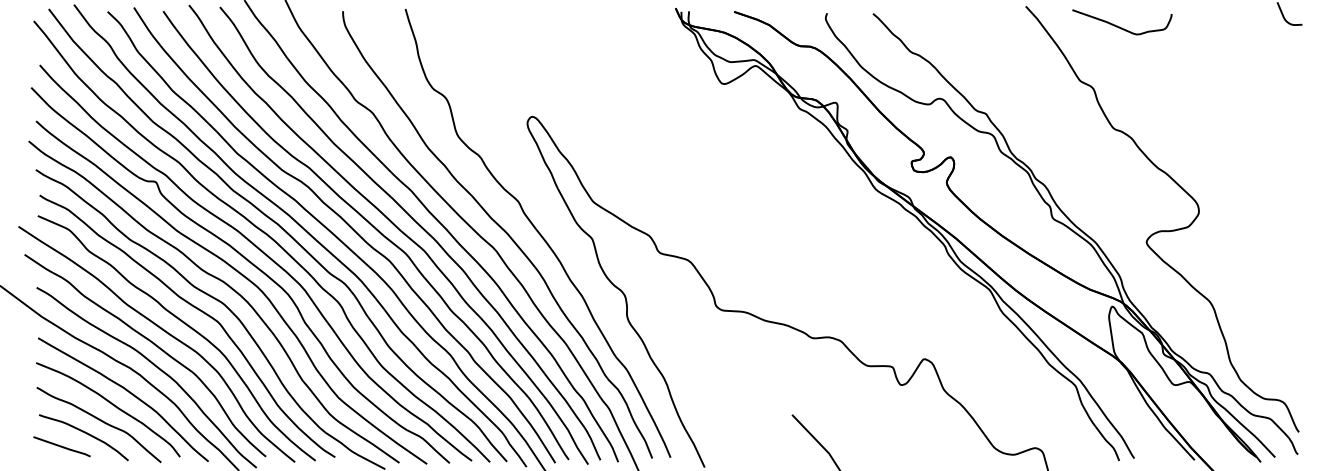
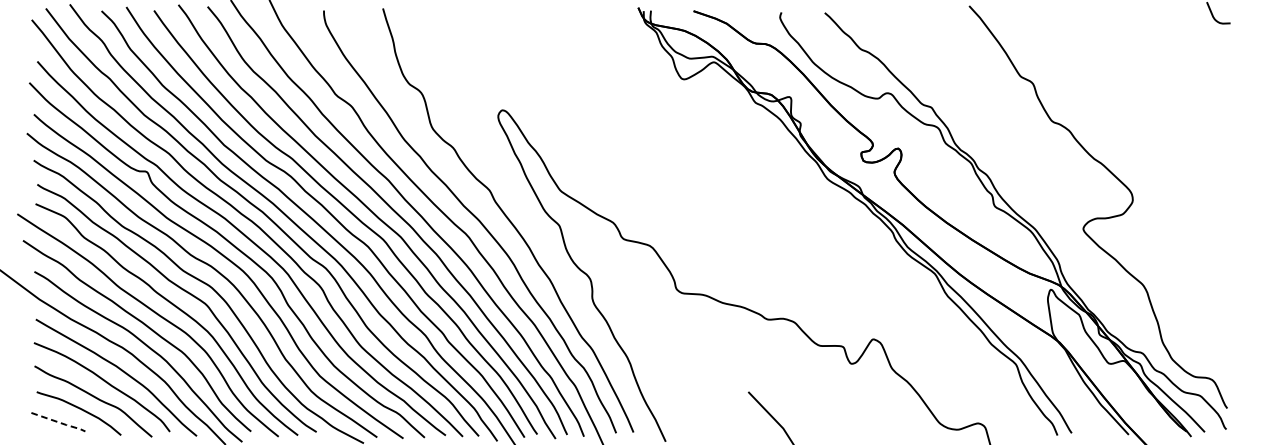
curve: (1119, 26) -> (1057, 24), removed
line: (63, 447) -> (59, 422), solid -> dashed

